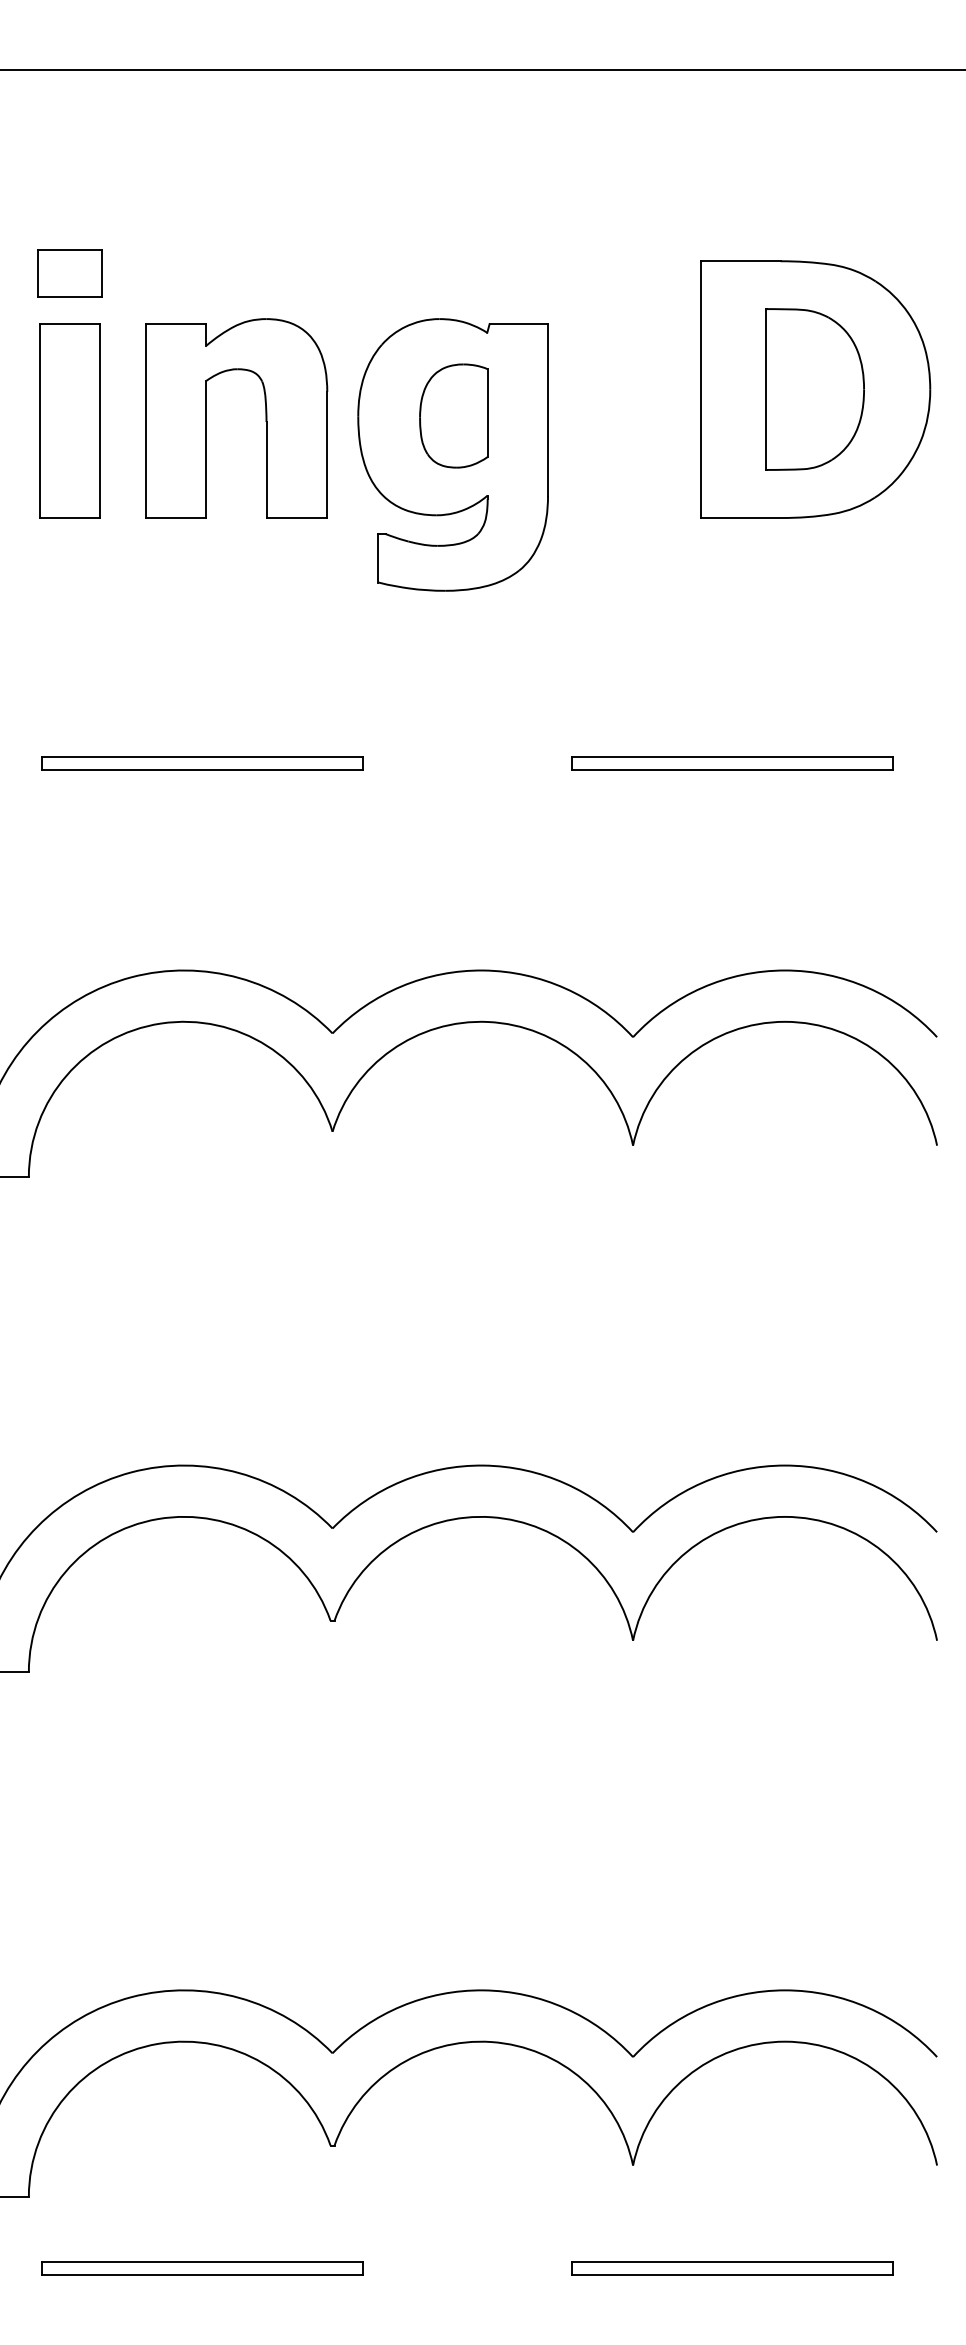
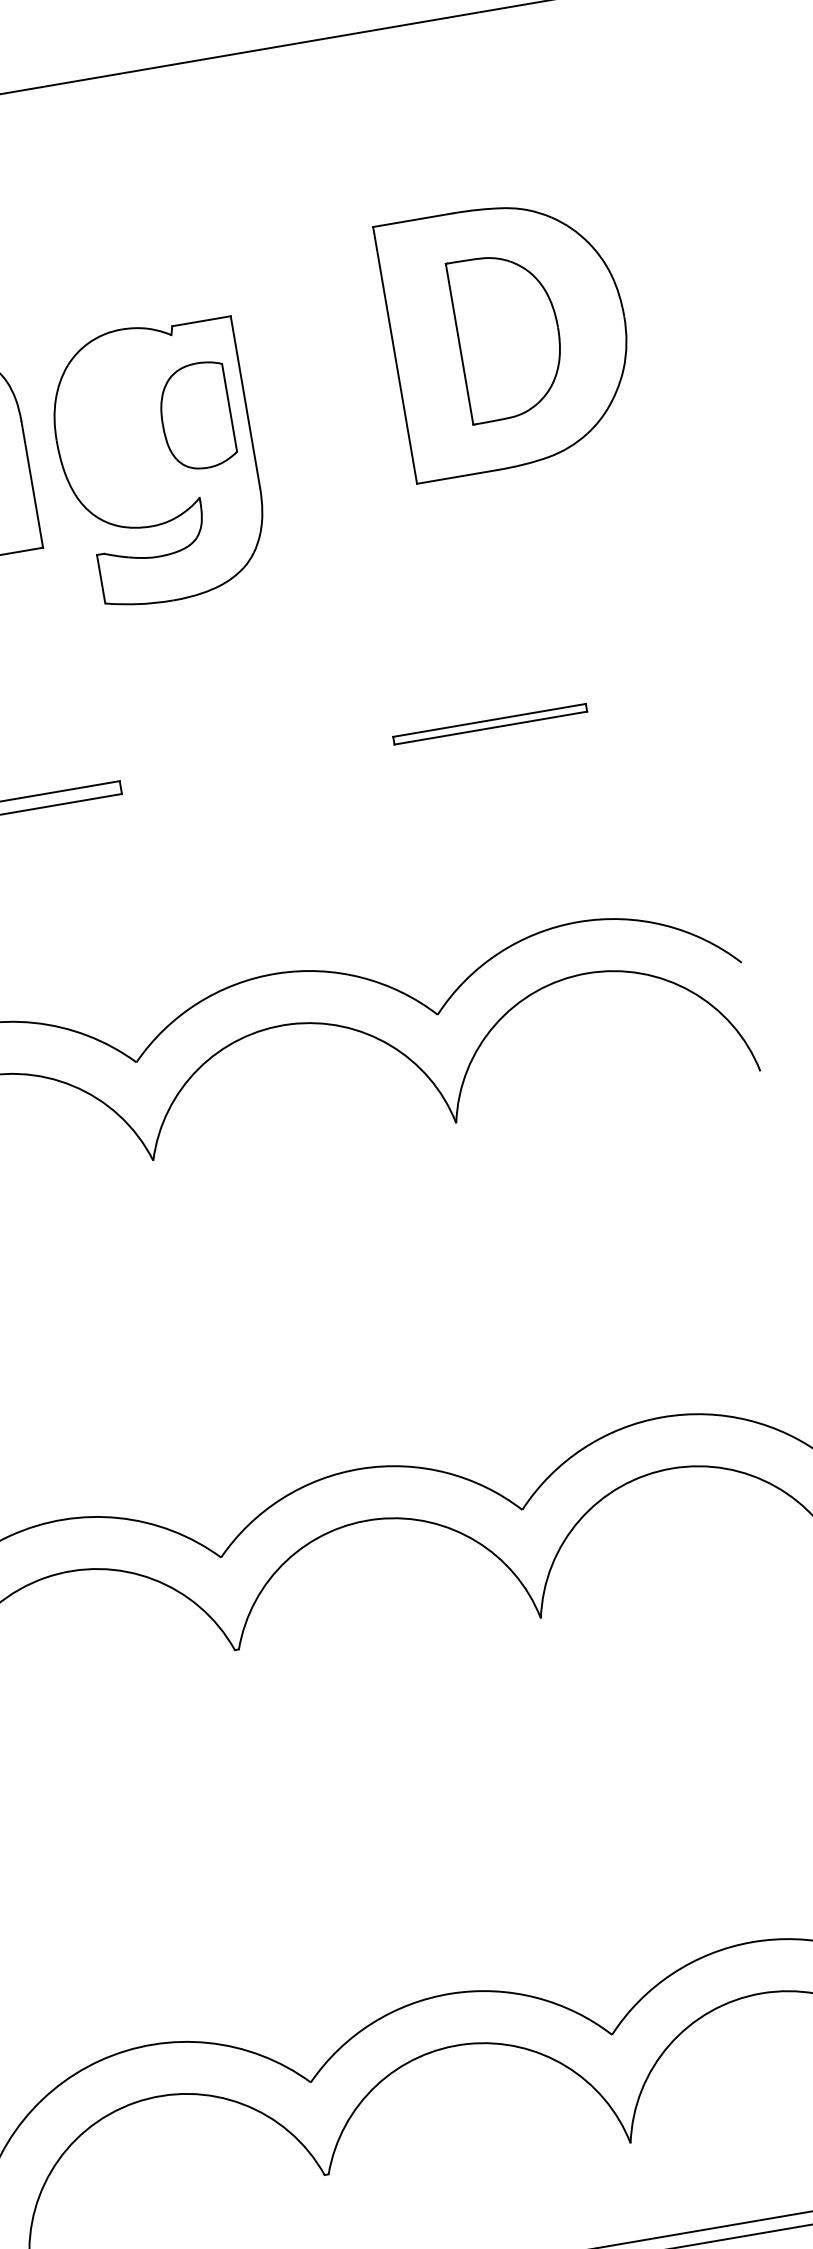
part: (453, 415) -> (195, 416), moved
part: (732, 763) -> (490, 723), size x0.6

